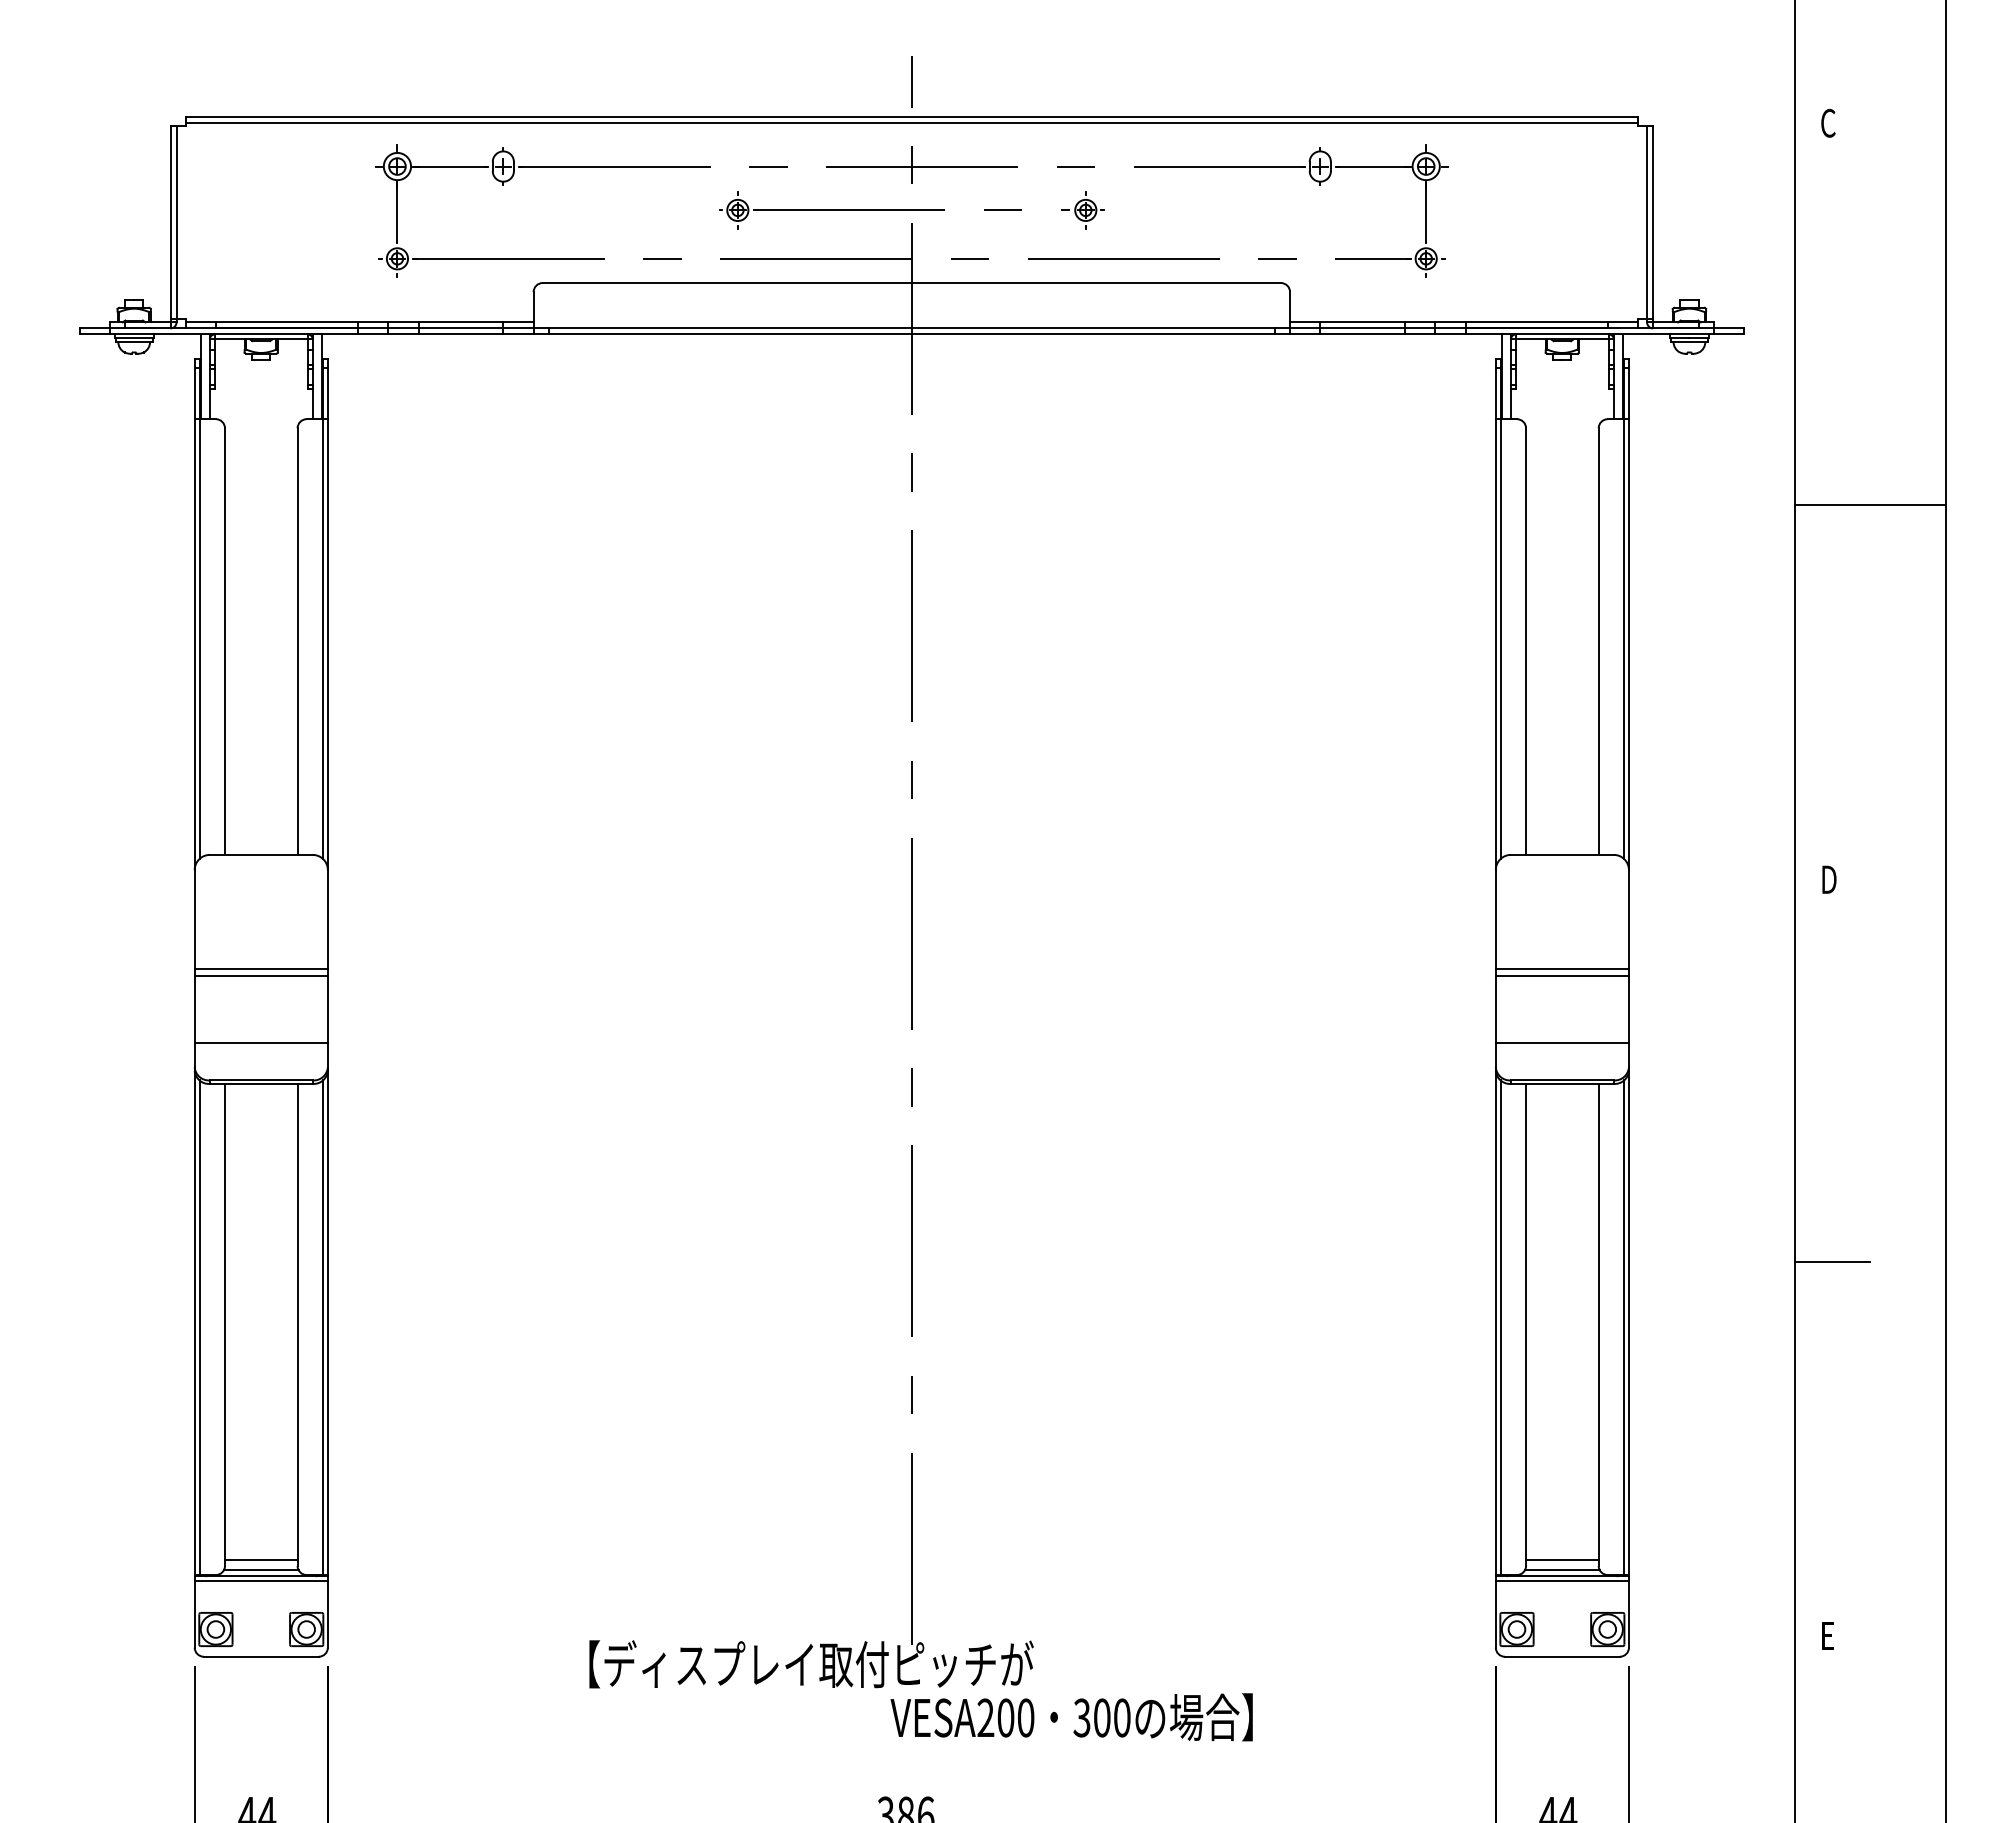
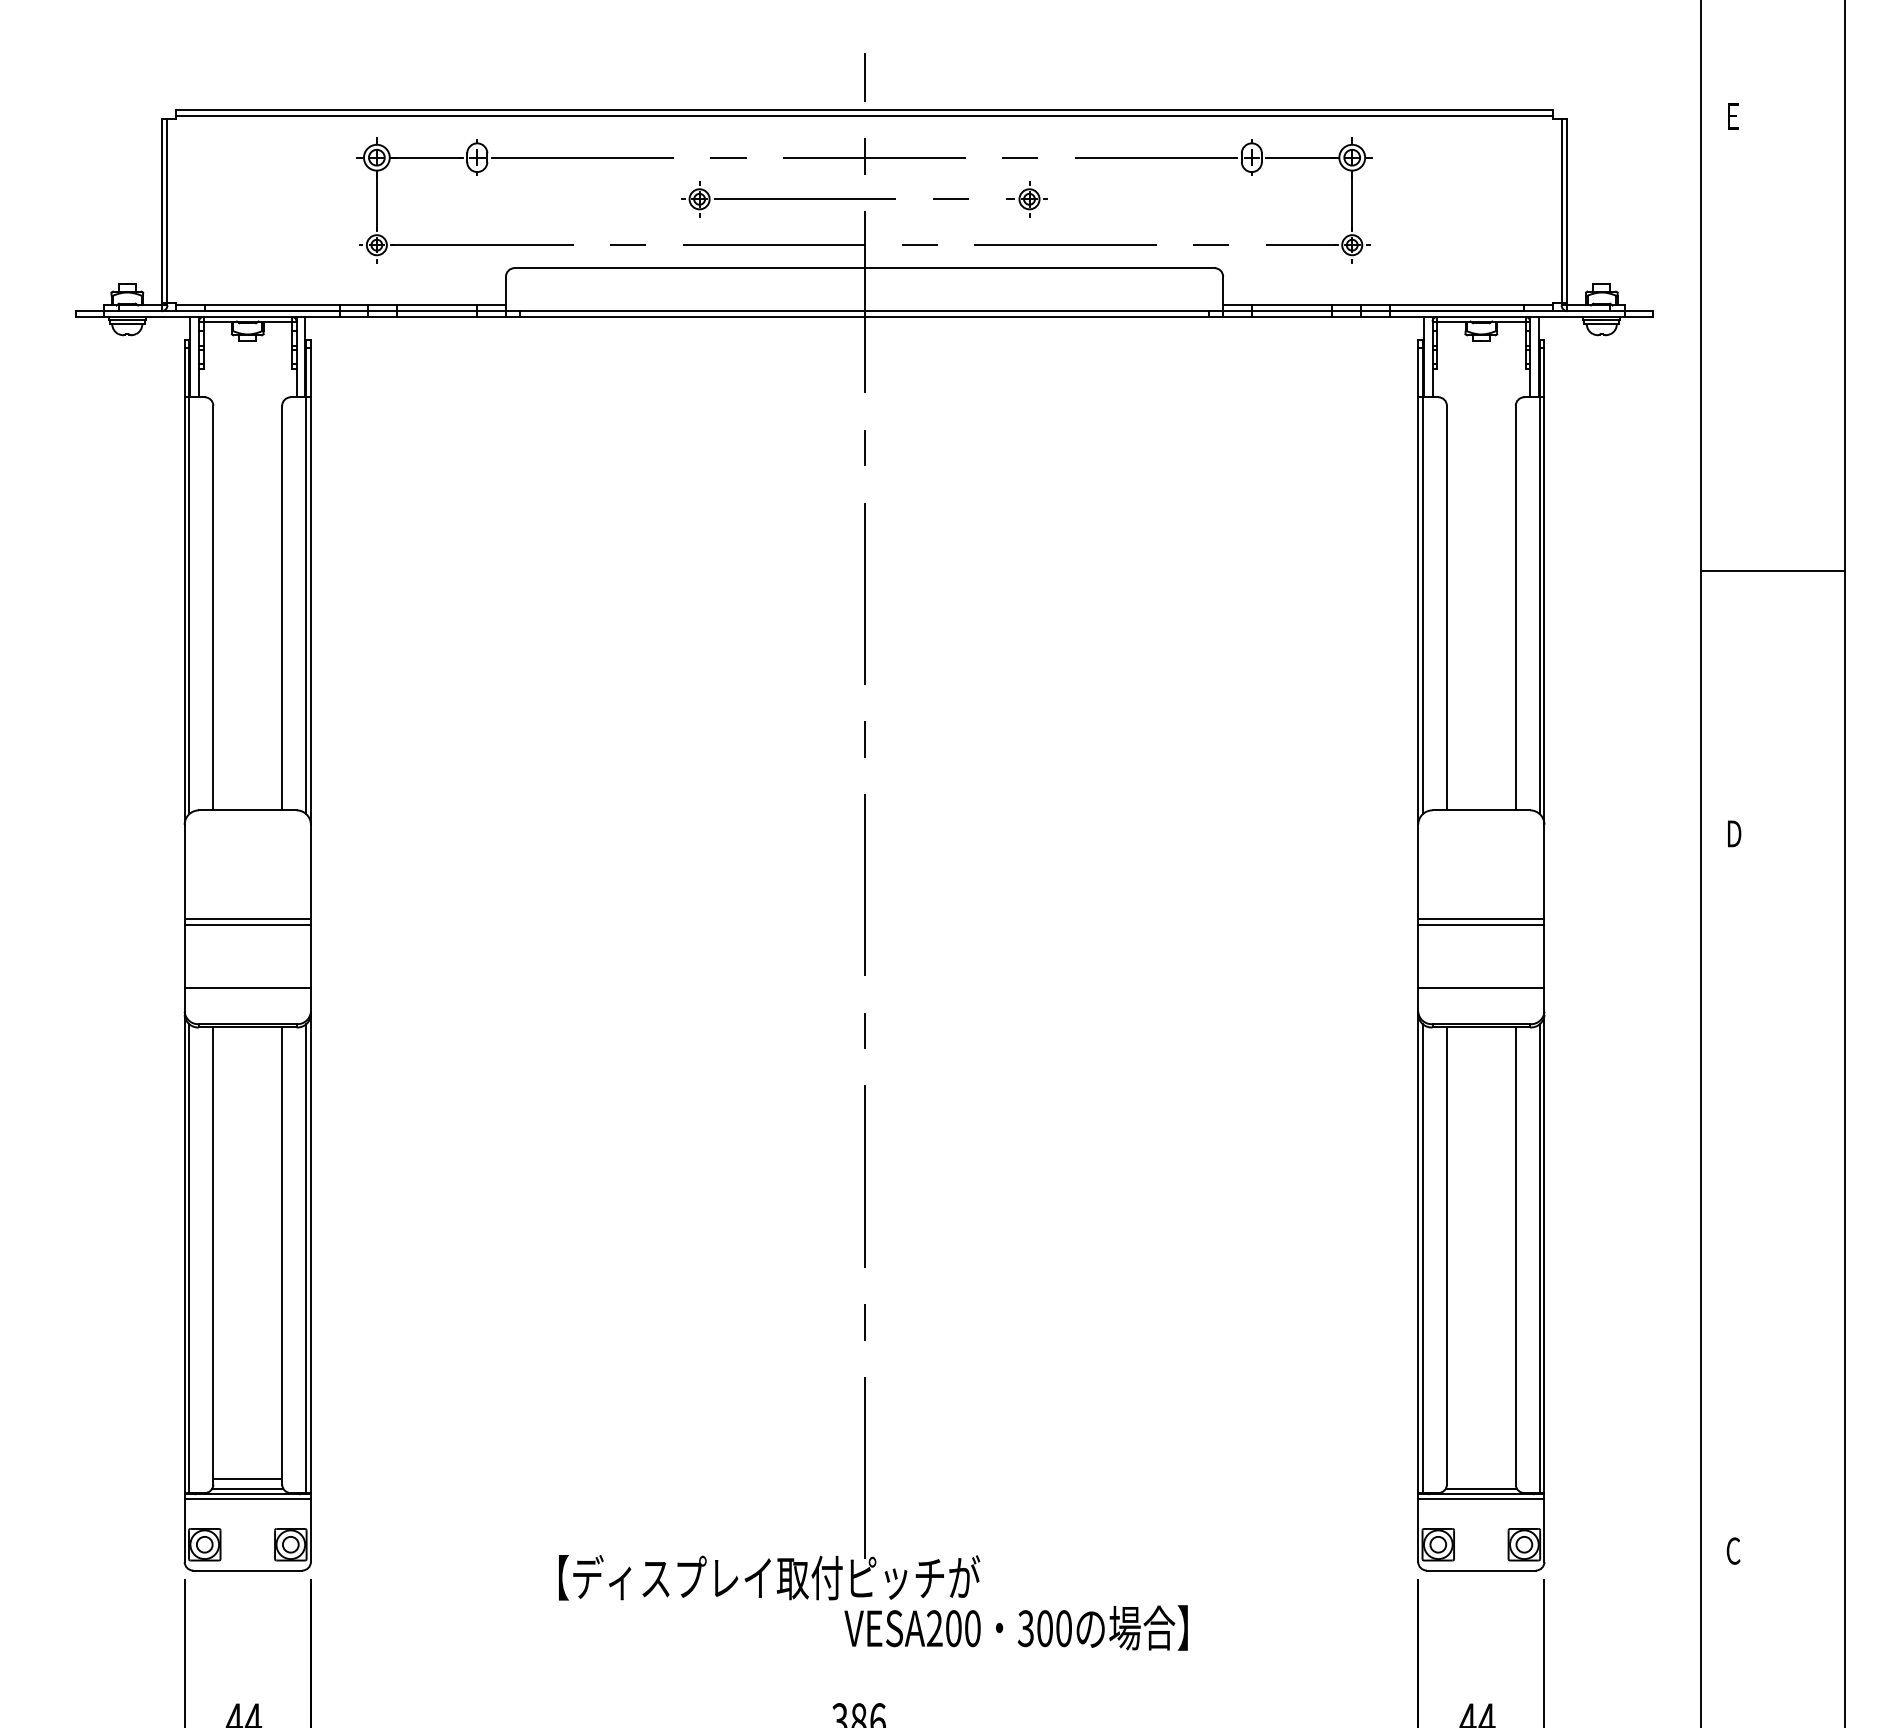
text: (1828, 122) -> (1733, 115), C -> E
line: (1869, 505) -> (1772, 571), moved
line: (1832, 1261) -> (1737, 1195), removed
line: (1562, 1559) -> (1481, 1478), removed
text: (1828, 1635) -> (1733, 1550), E -> C

